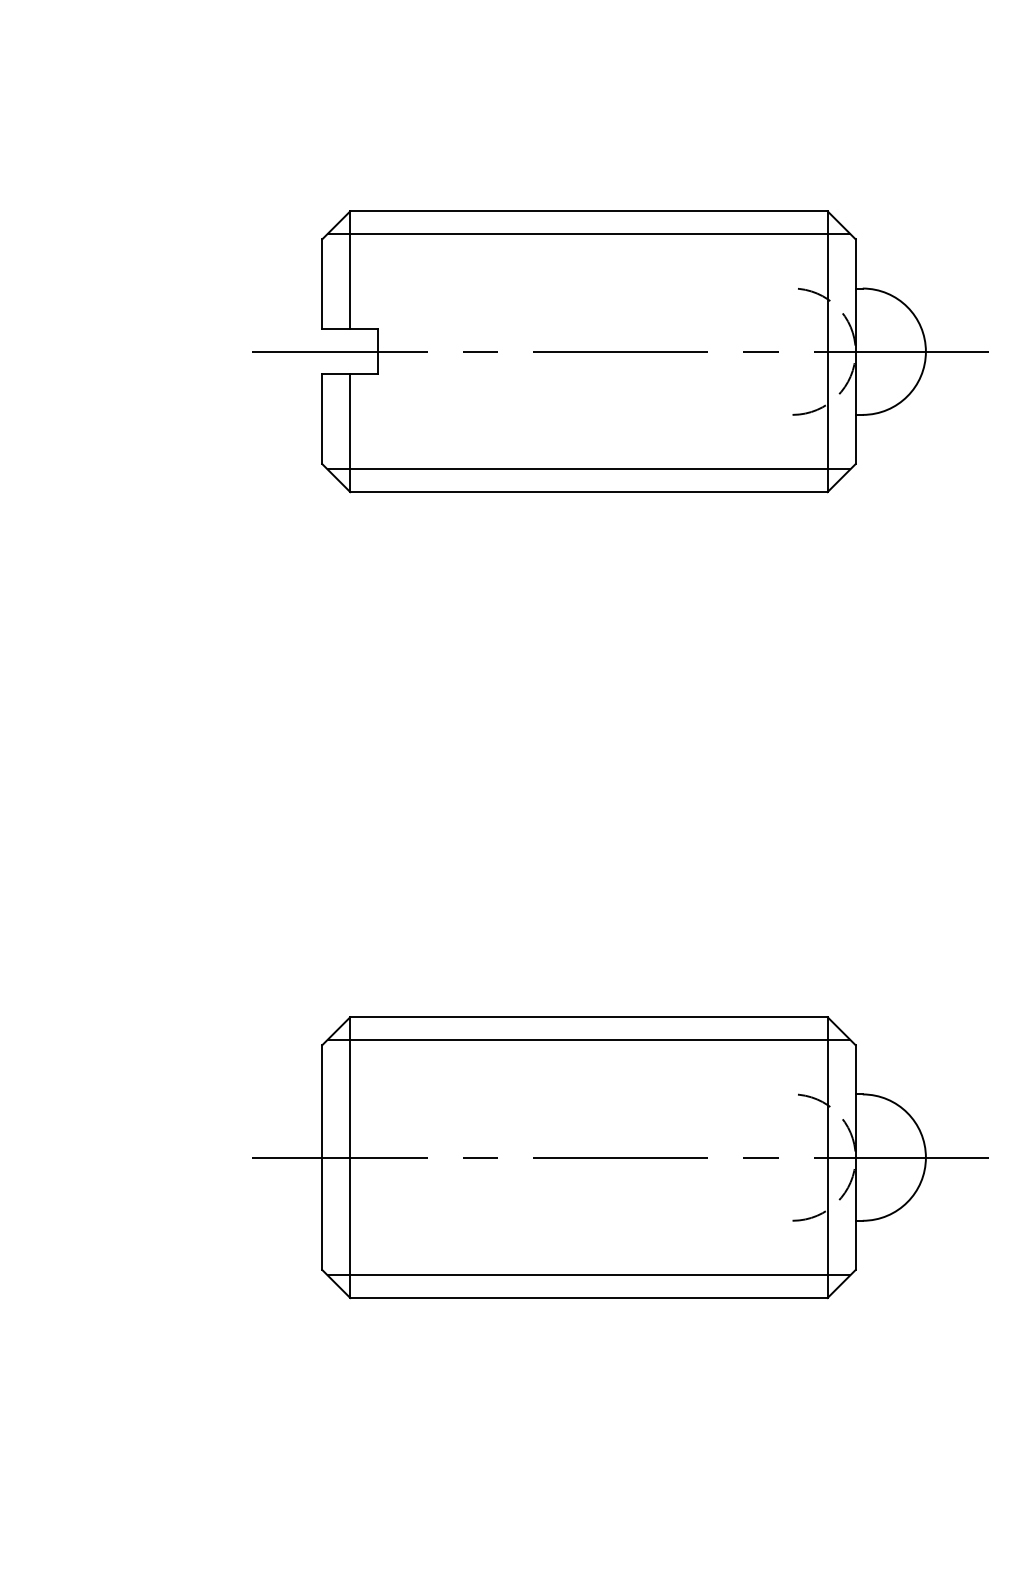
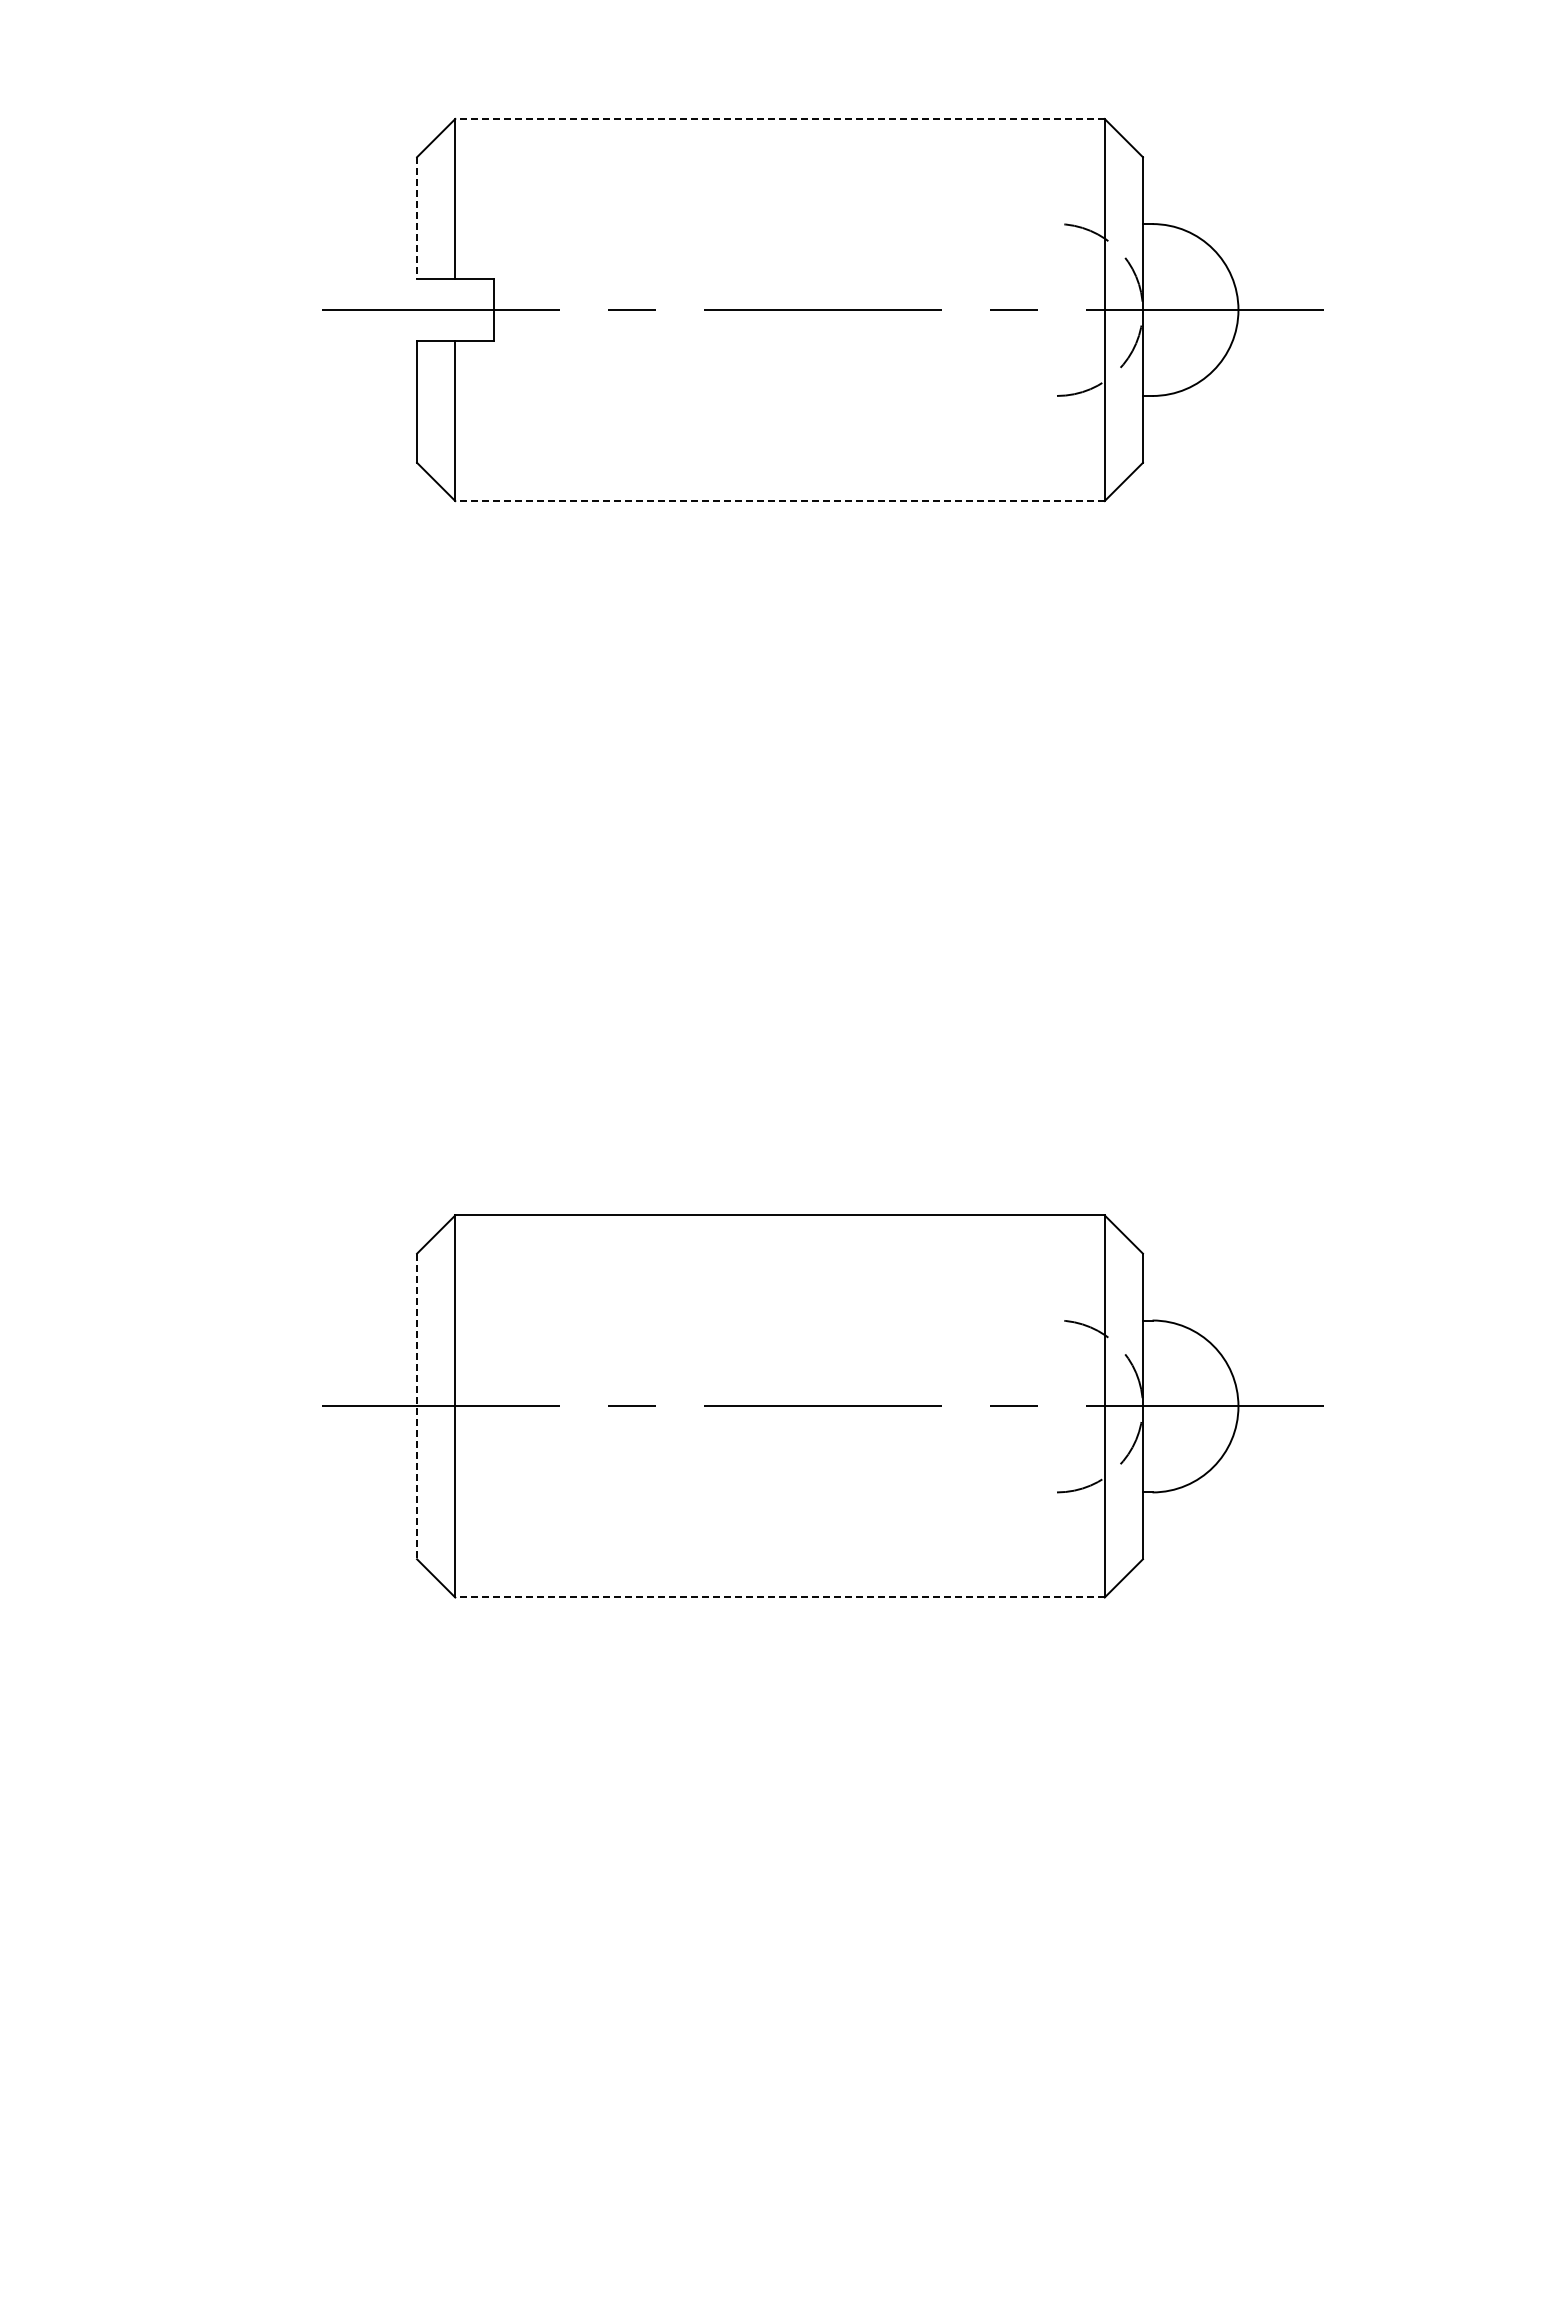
line: (589, 211) -> (780, 119), solid -> dashed
line: (588, 233) -> (779, 149), removed
line: (322, 284) -> (417, 218), solid -> dashed
line: (588, 469) -> (779, 470), removed
line: (589, 492) -> (780, 501), solid -> dashed
line: (588, 1040) -> (779, 1246), removed
line: (322, 1157) -> (417, 1406), solid -> dashed
line: (588, 1275) -> (779, 1566), removed
line: (589, 1298) -> (780, 1597), solid -> dashed

